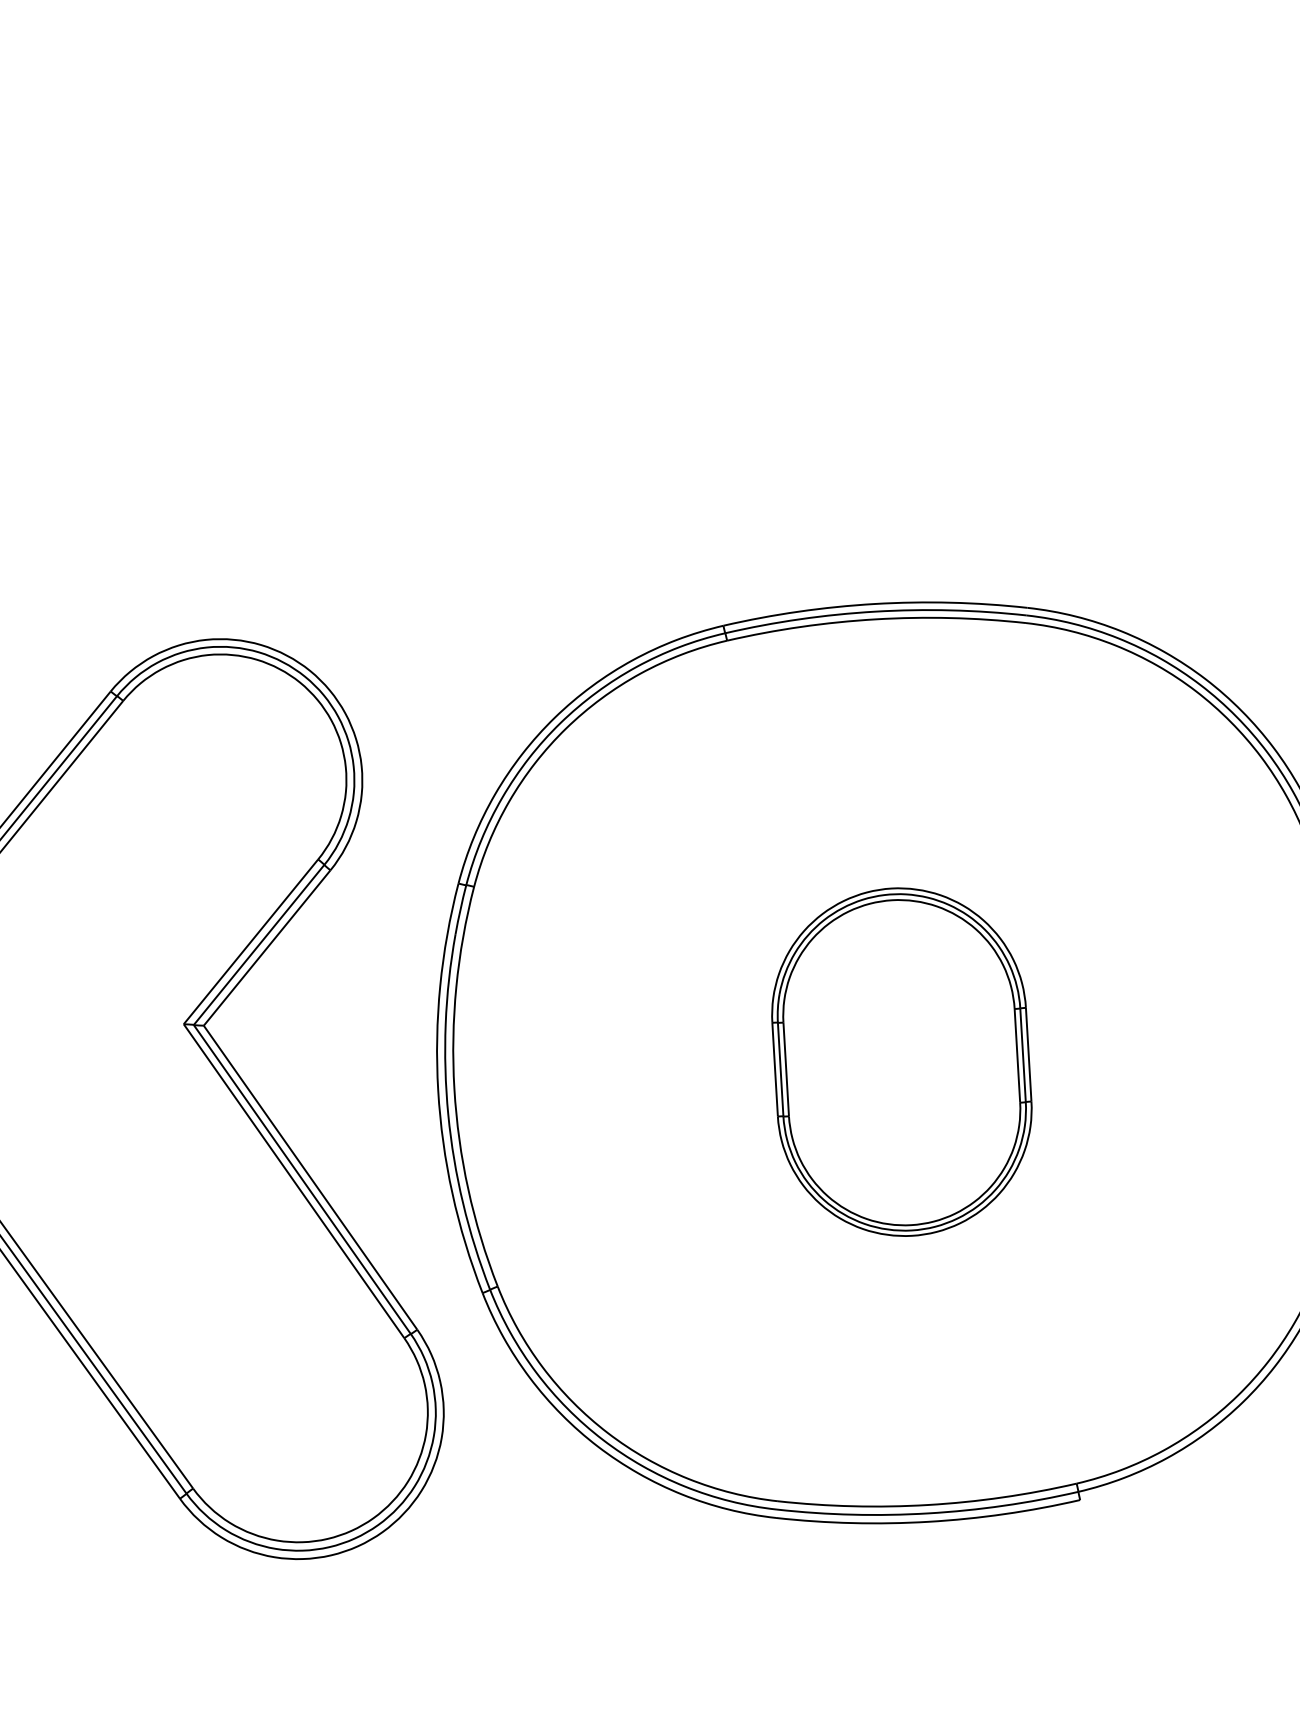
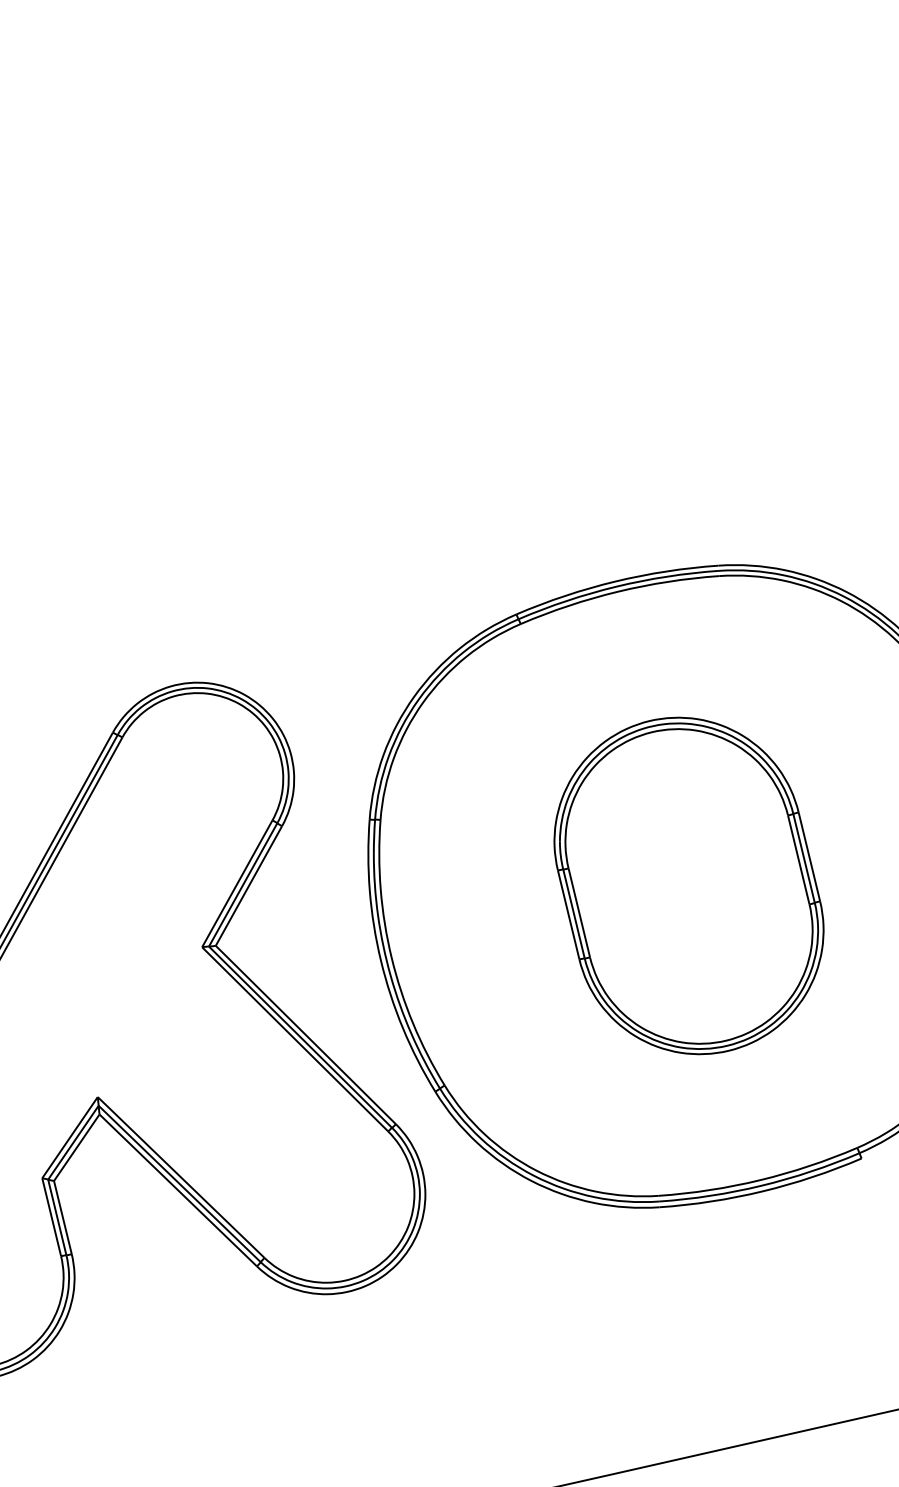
part: (901, 1061) -> (688, 885), size x1.43

